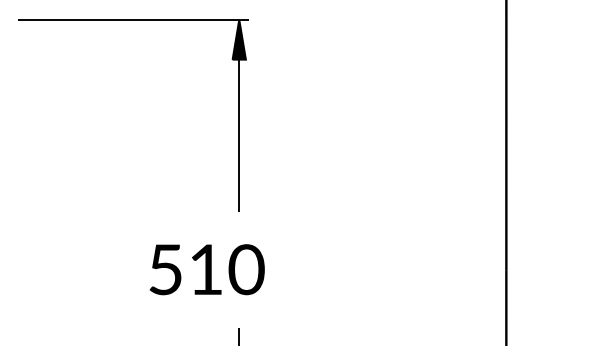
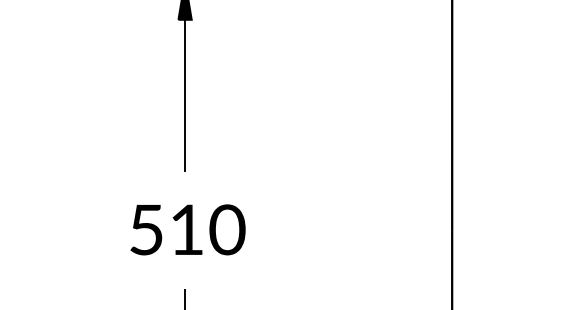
text: (206, 269) -> (187, 229), moved

